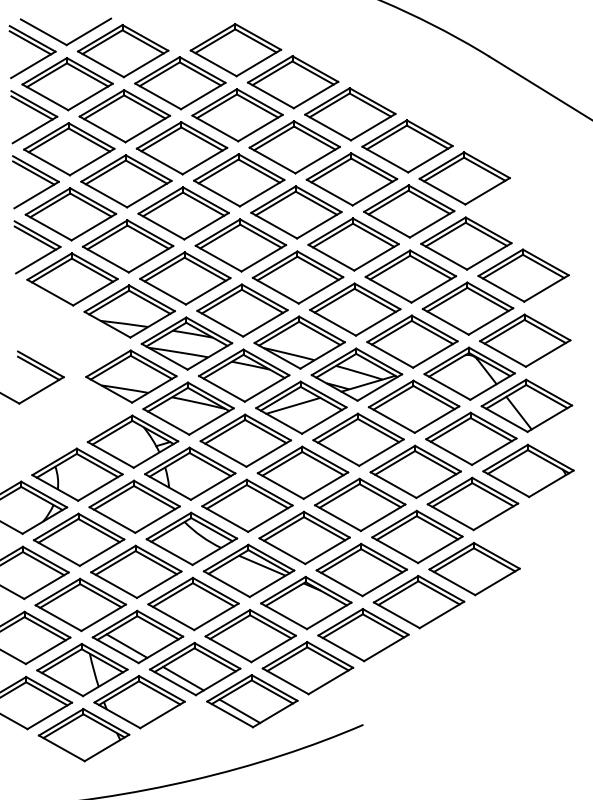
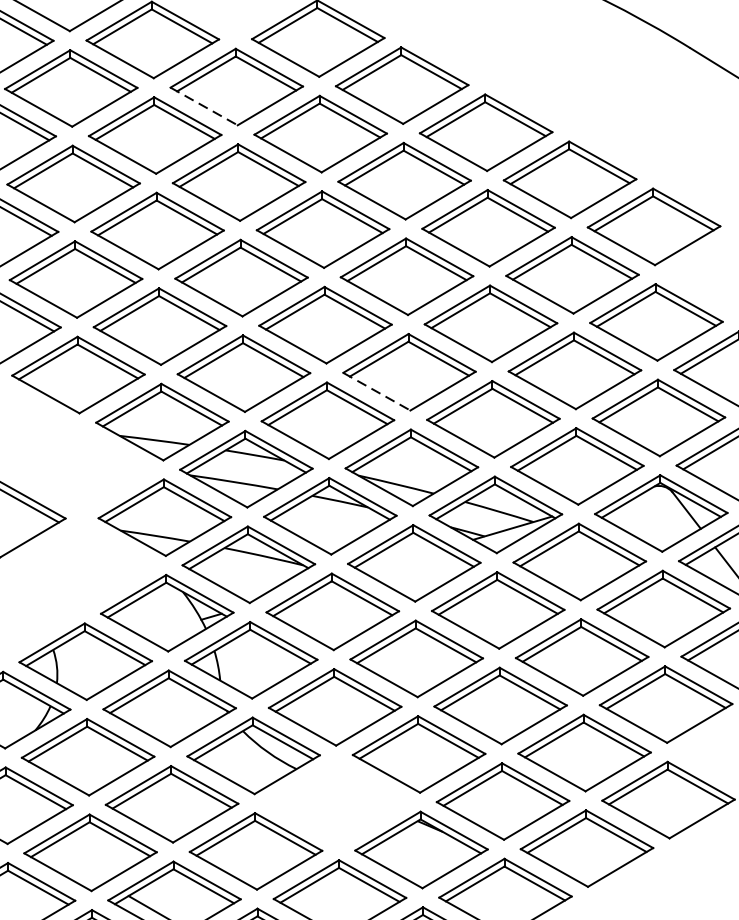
line: (158, 96) -> (204, 106), solid -> dashed
line: (276, 291) -> (377, 392), solid -> dashed
line: (293, 405) -> (402, 560), removed
part: (248, 570) -> (336, 802), removed

